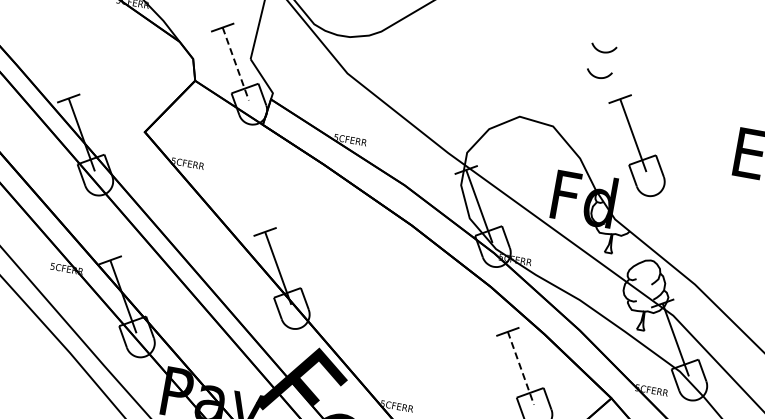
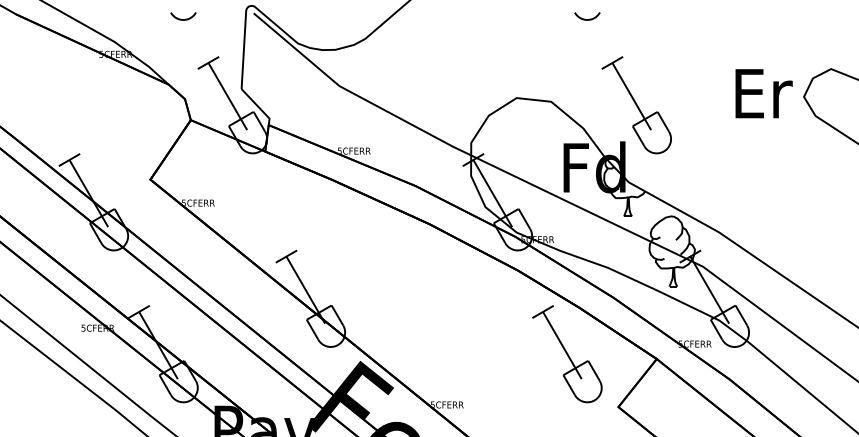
line: (235, 63) -> (227, 96), dashed -> solid
curve: (597, 76) -> (585, 44), removed
line: (521, 368) -> (562, 345), dashed -> solid

